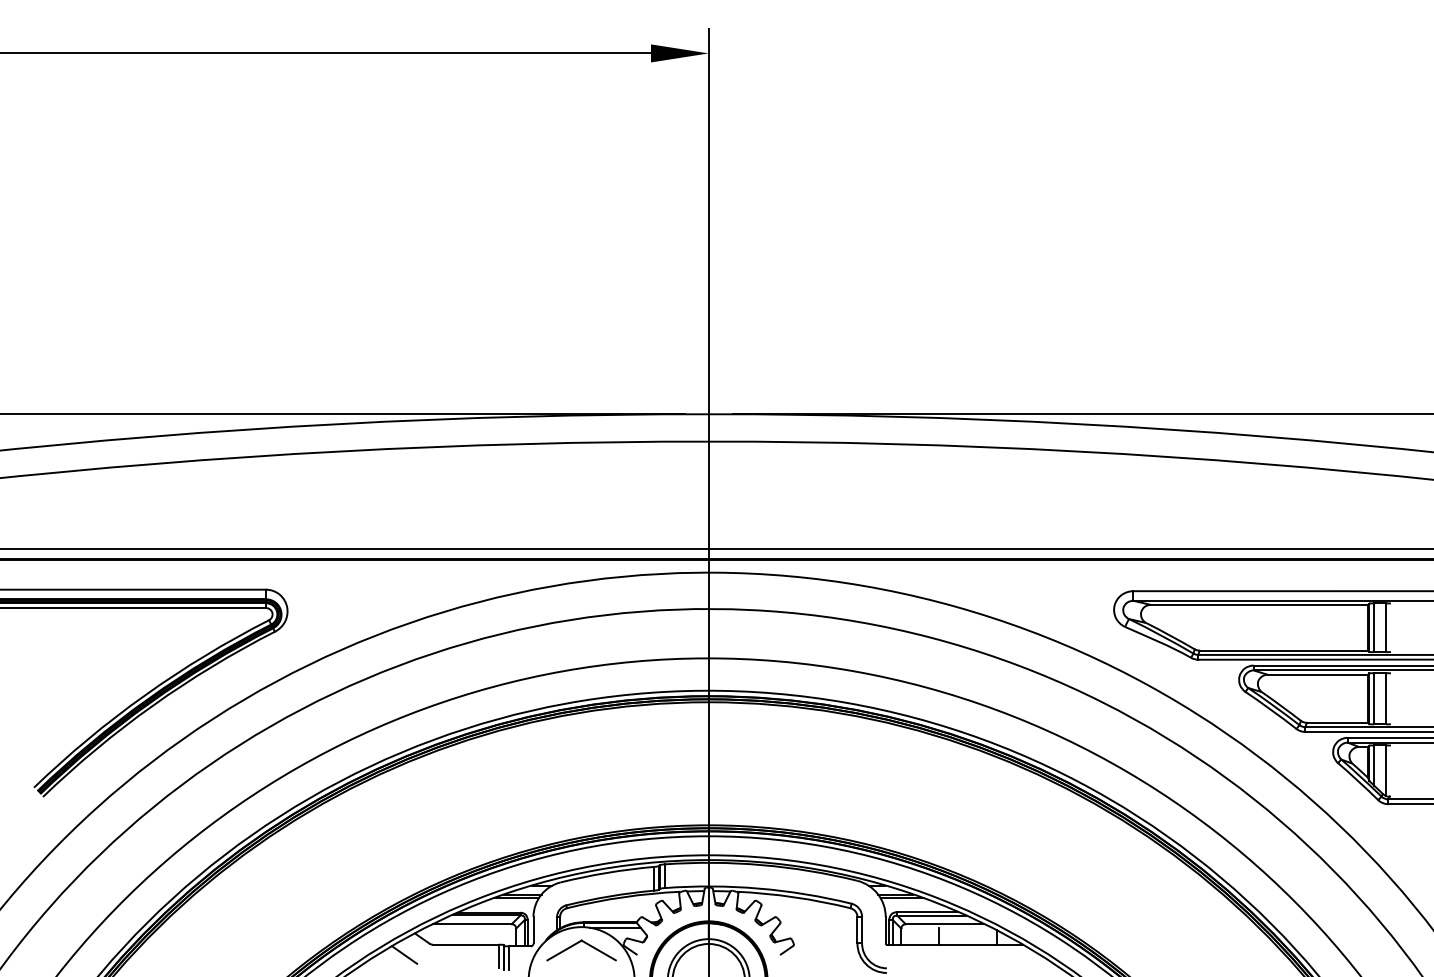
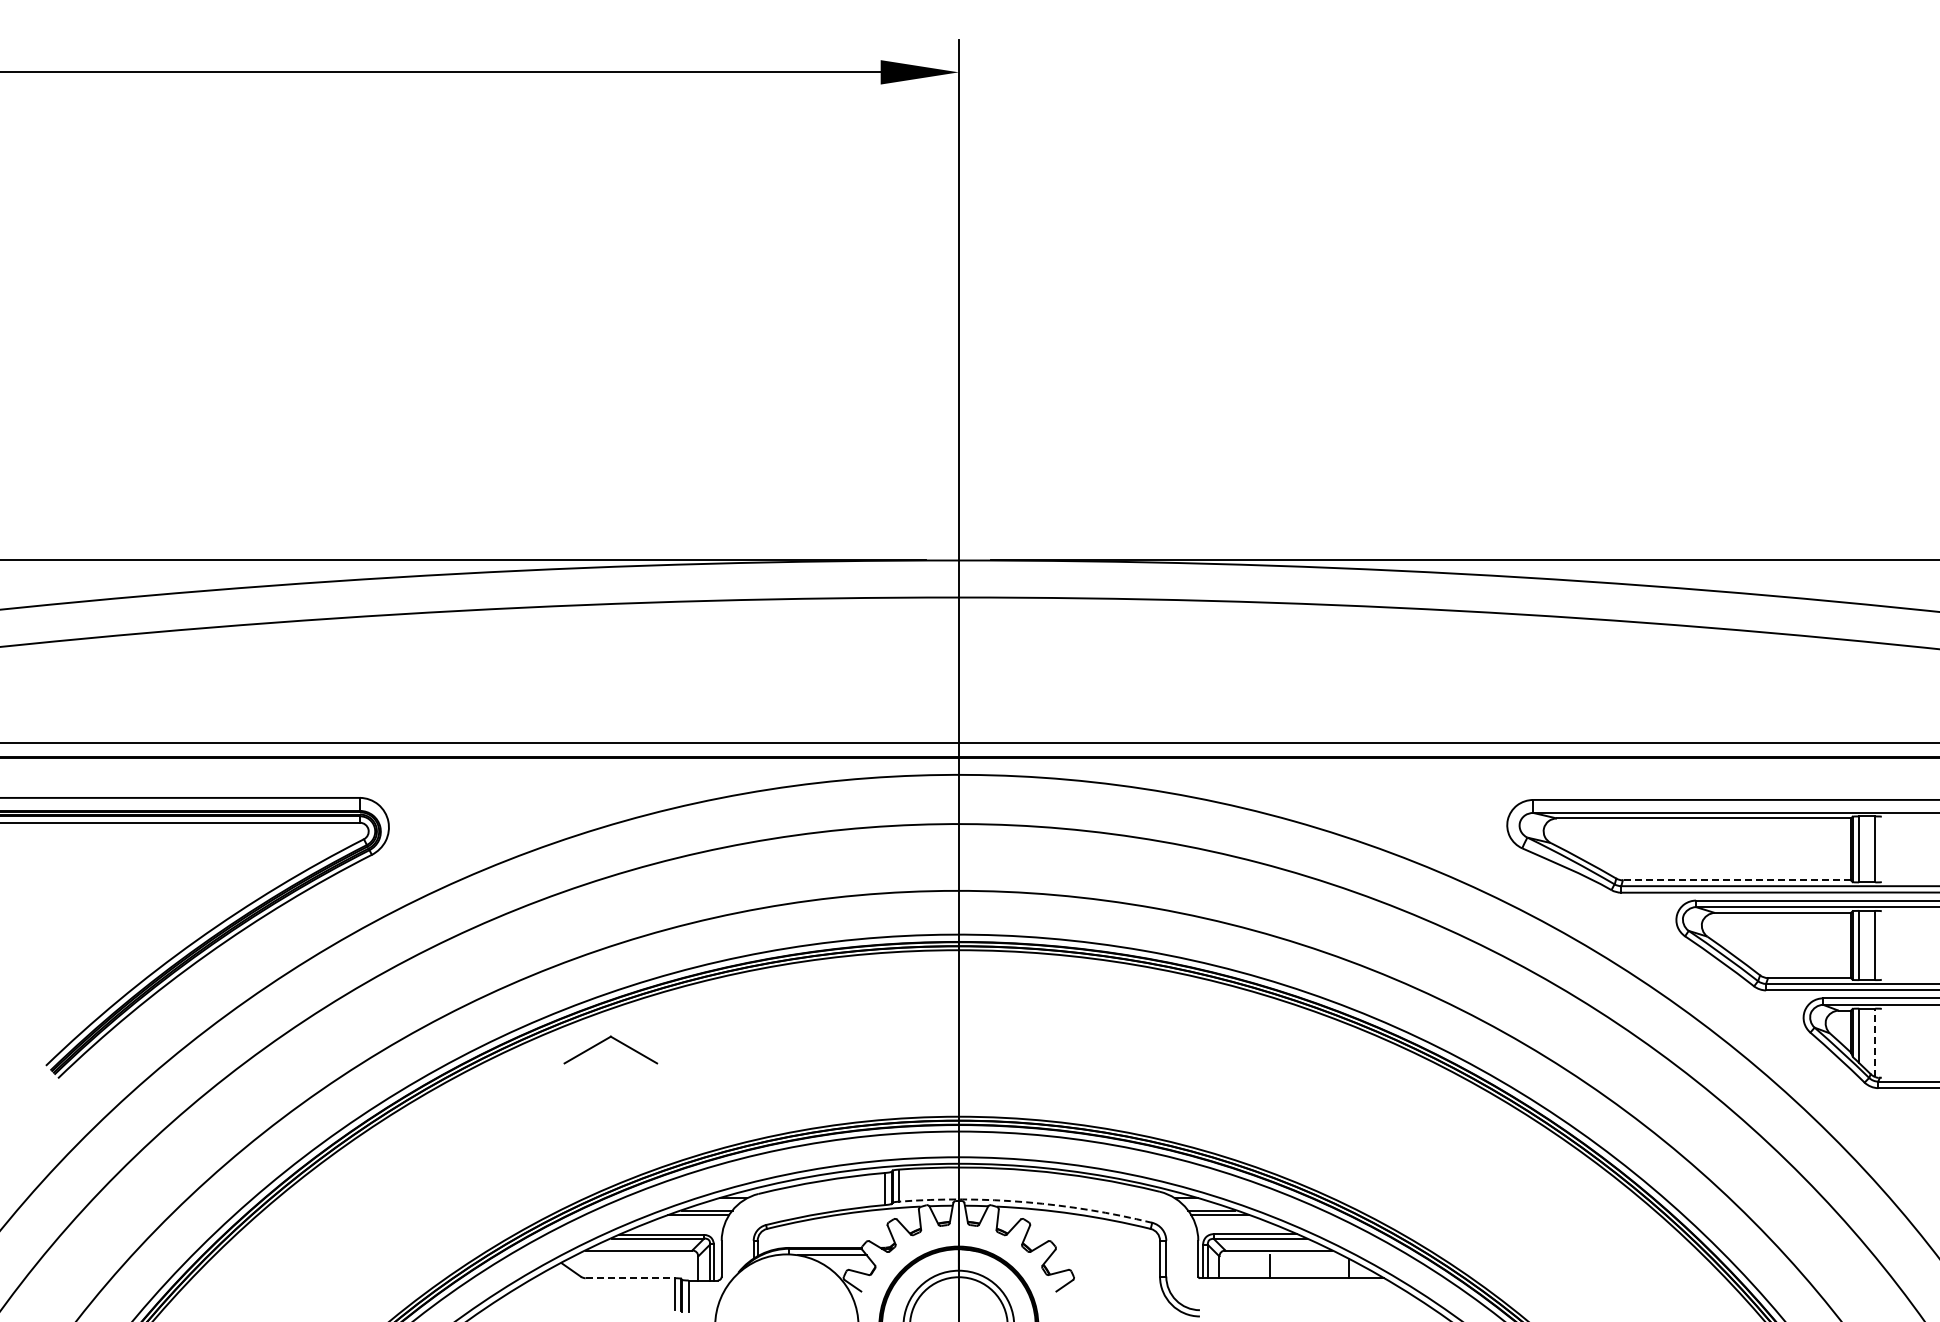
line: (1283, 650) -> (1736, 880), solid -> dashed
line: (1386, 770) -> (1875, 1042), solid -> dashed
arc: (758, 888) -> (1026, 1202), solid -> dashed
part: (578, 943) -> (606, 1040), moved
line: (466, 944) -> (630, 1278), solid -> dashed
line: (404, 955) -> (547, 1292), removed

